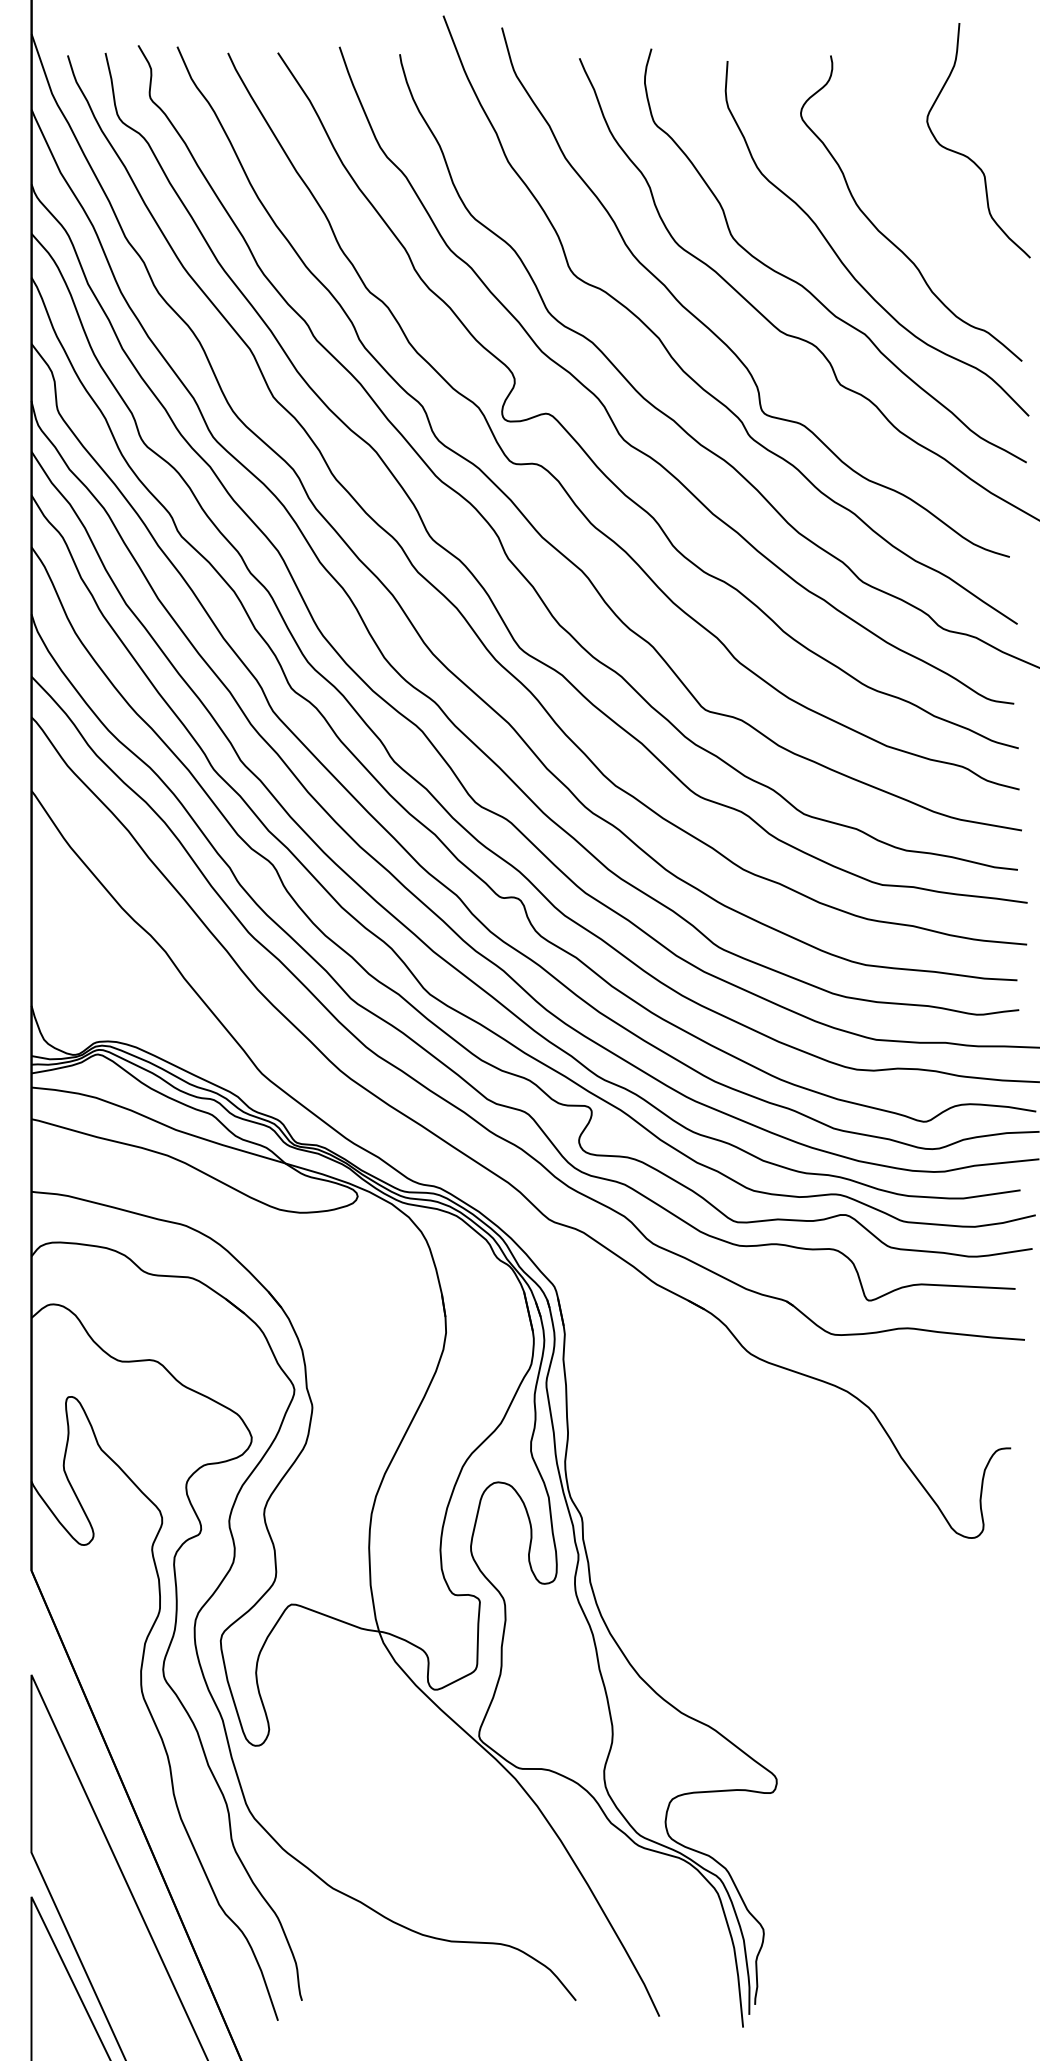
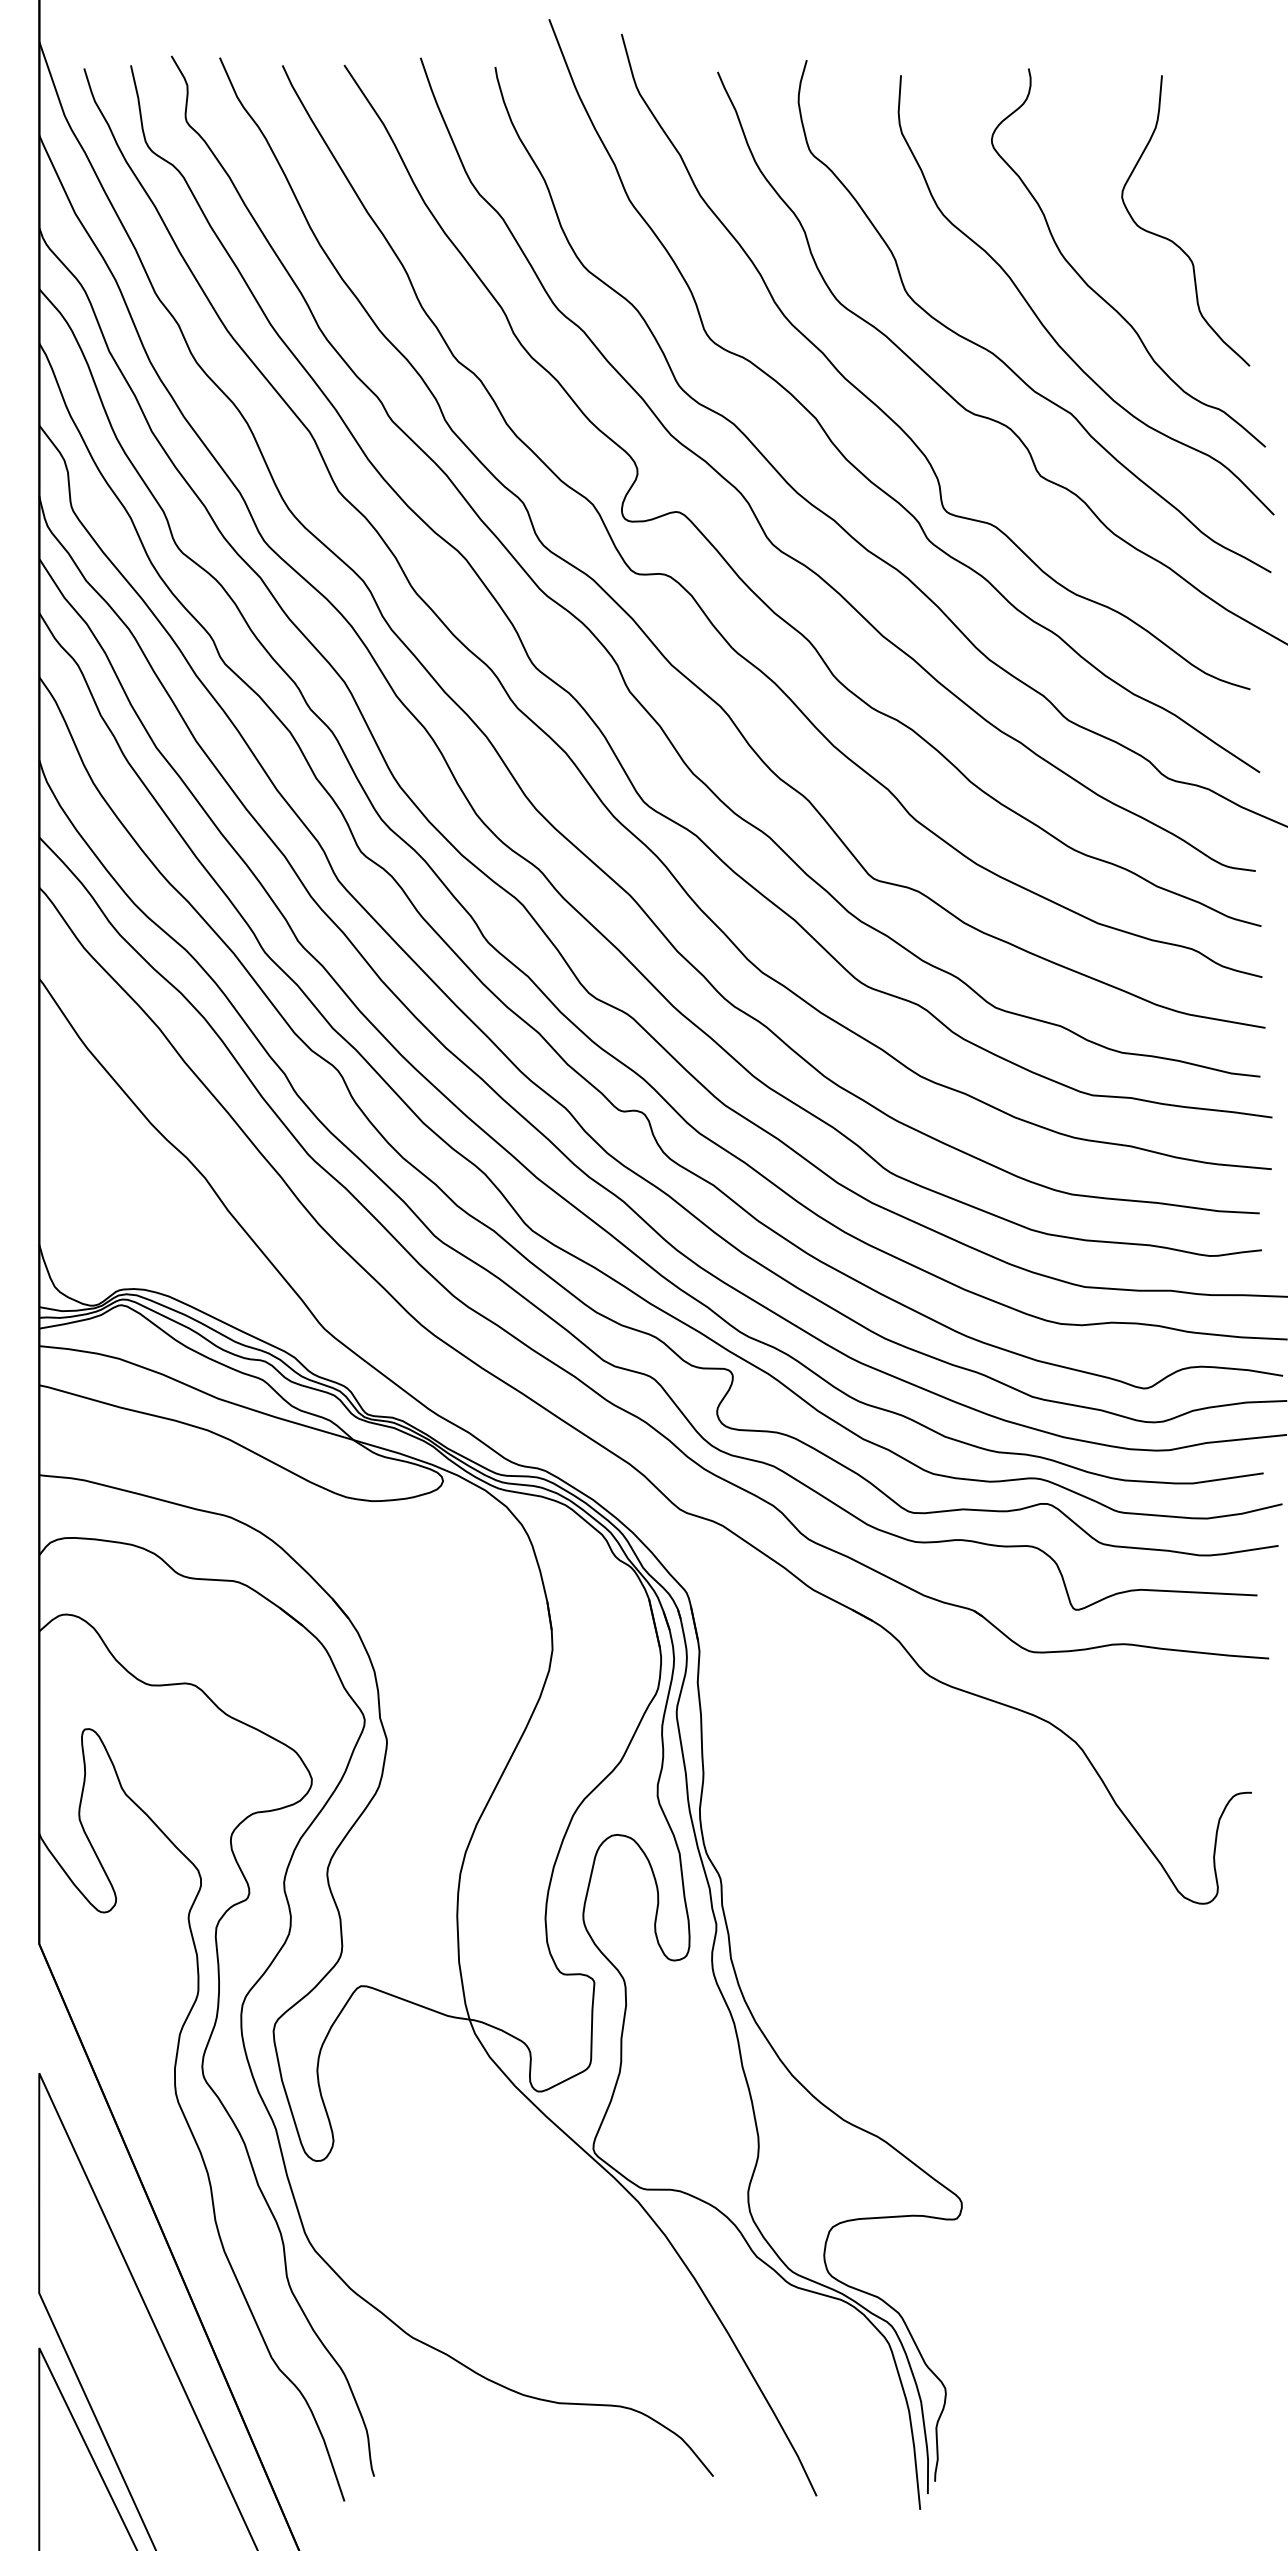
curve: (967, 156) -> (1172, 240), moved

